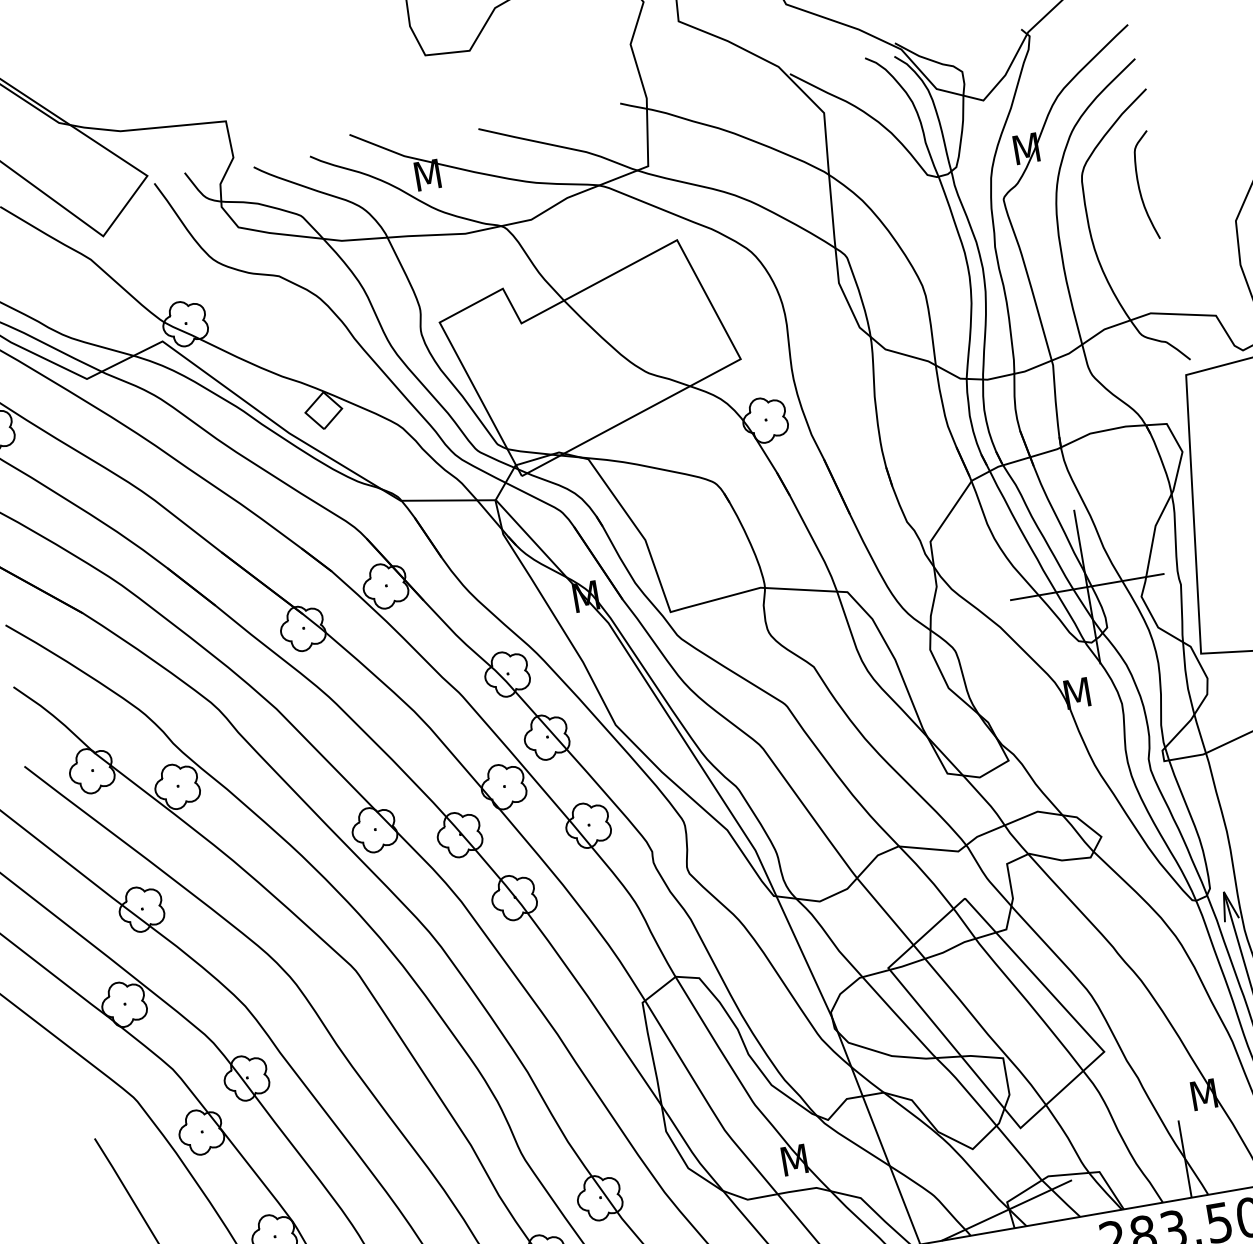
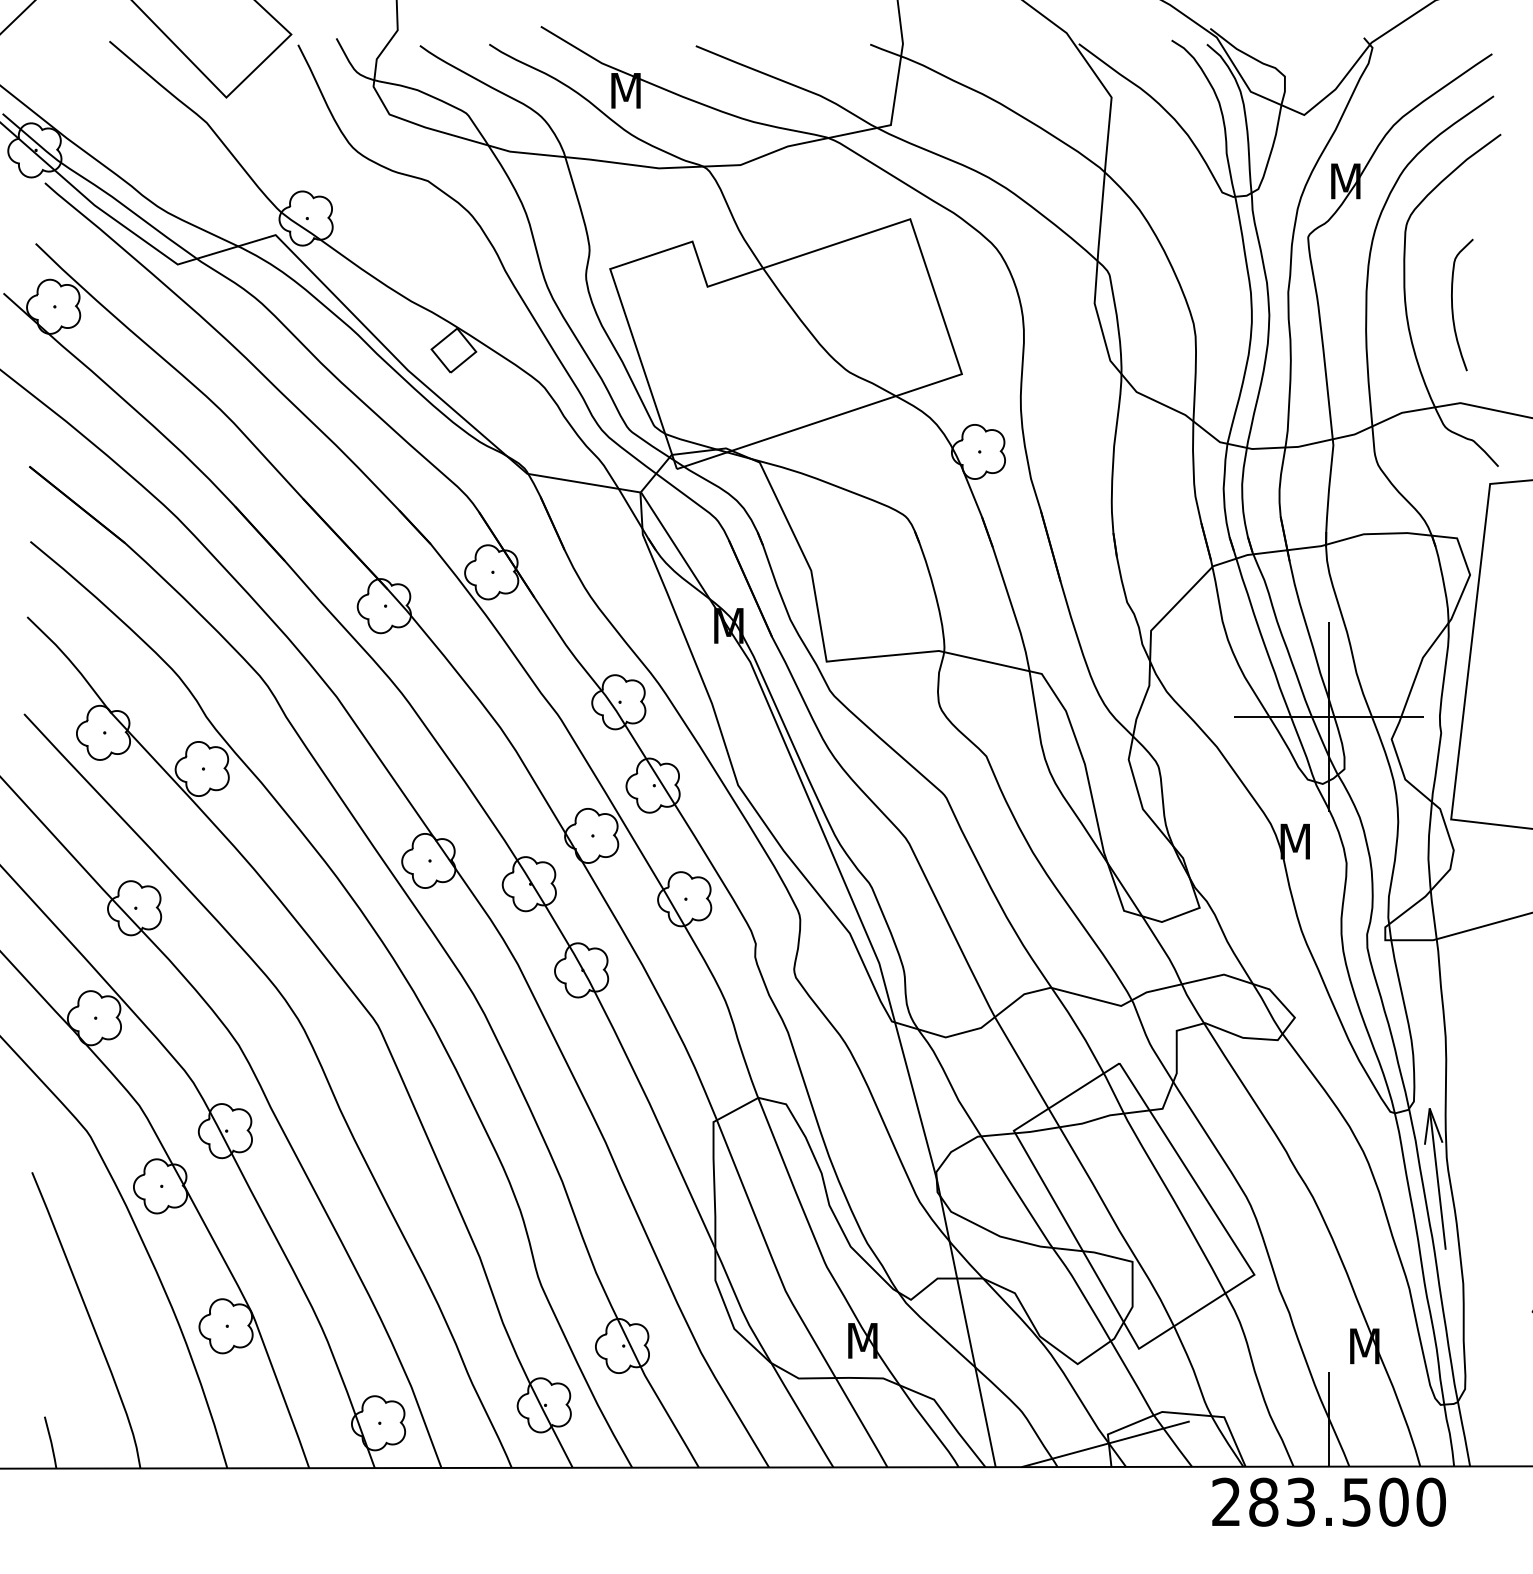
curve: (1140, 188) -> (1453, 307), moved

